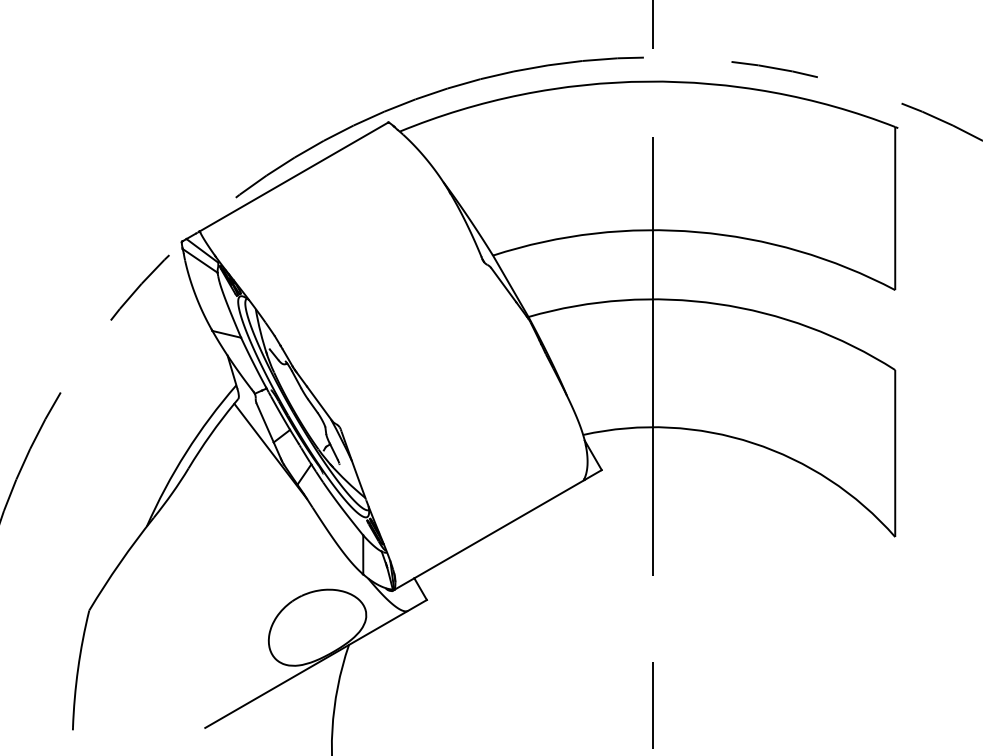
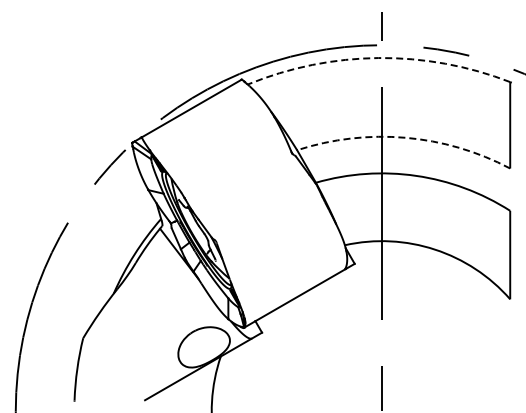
arc: (646, 82) -> (378, 58), solid -> dashed
arc: (697, 231) -> (405, 137), solid -> dashed

